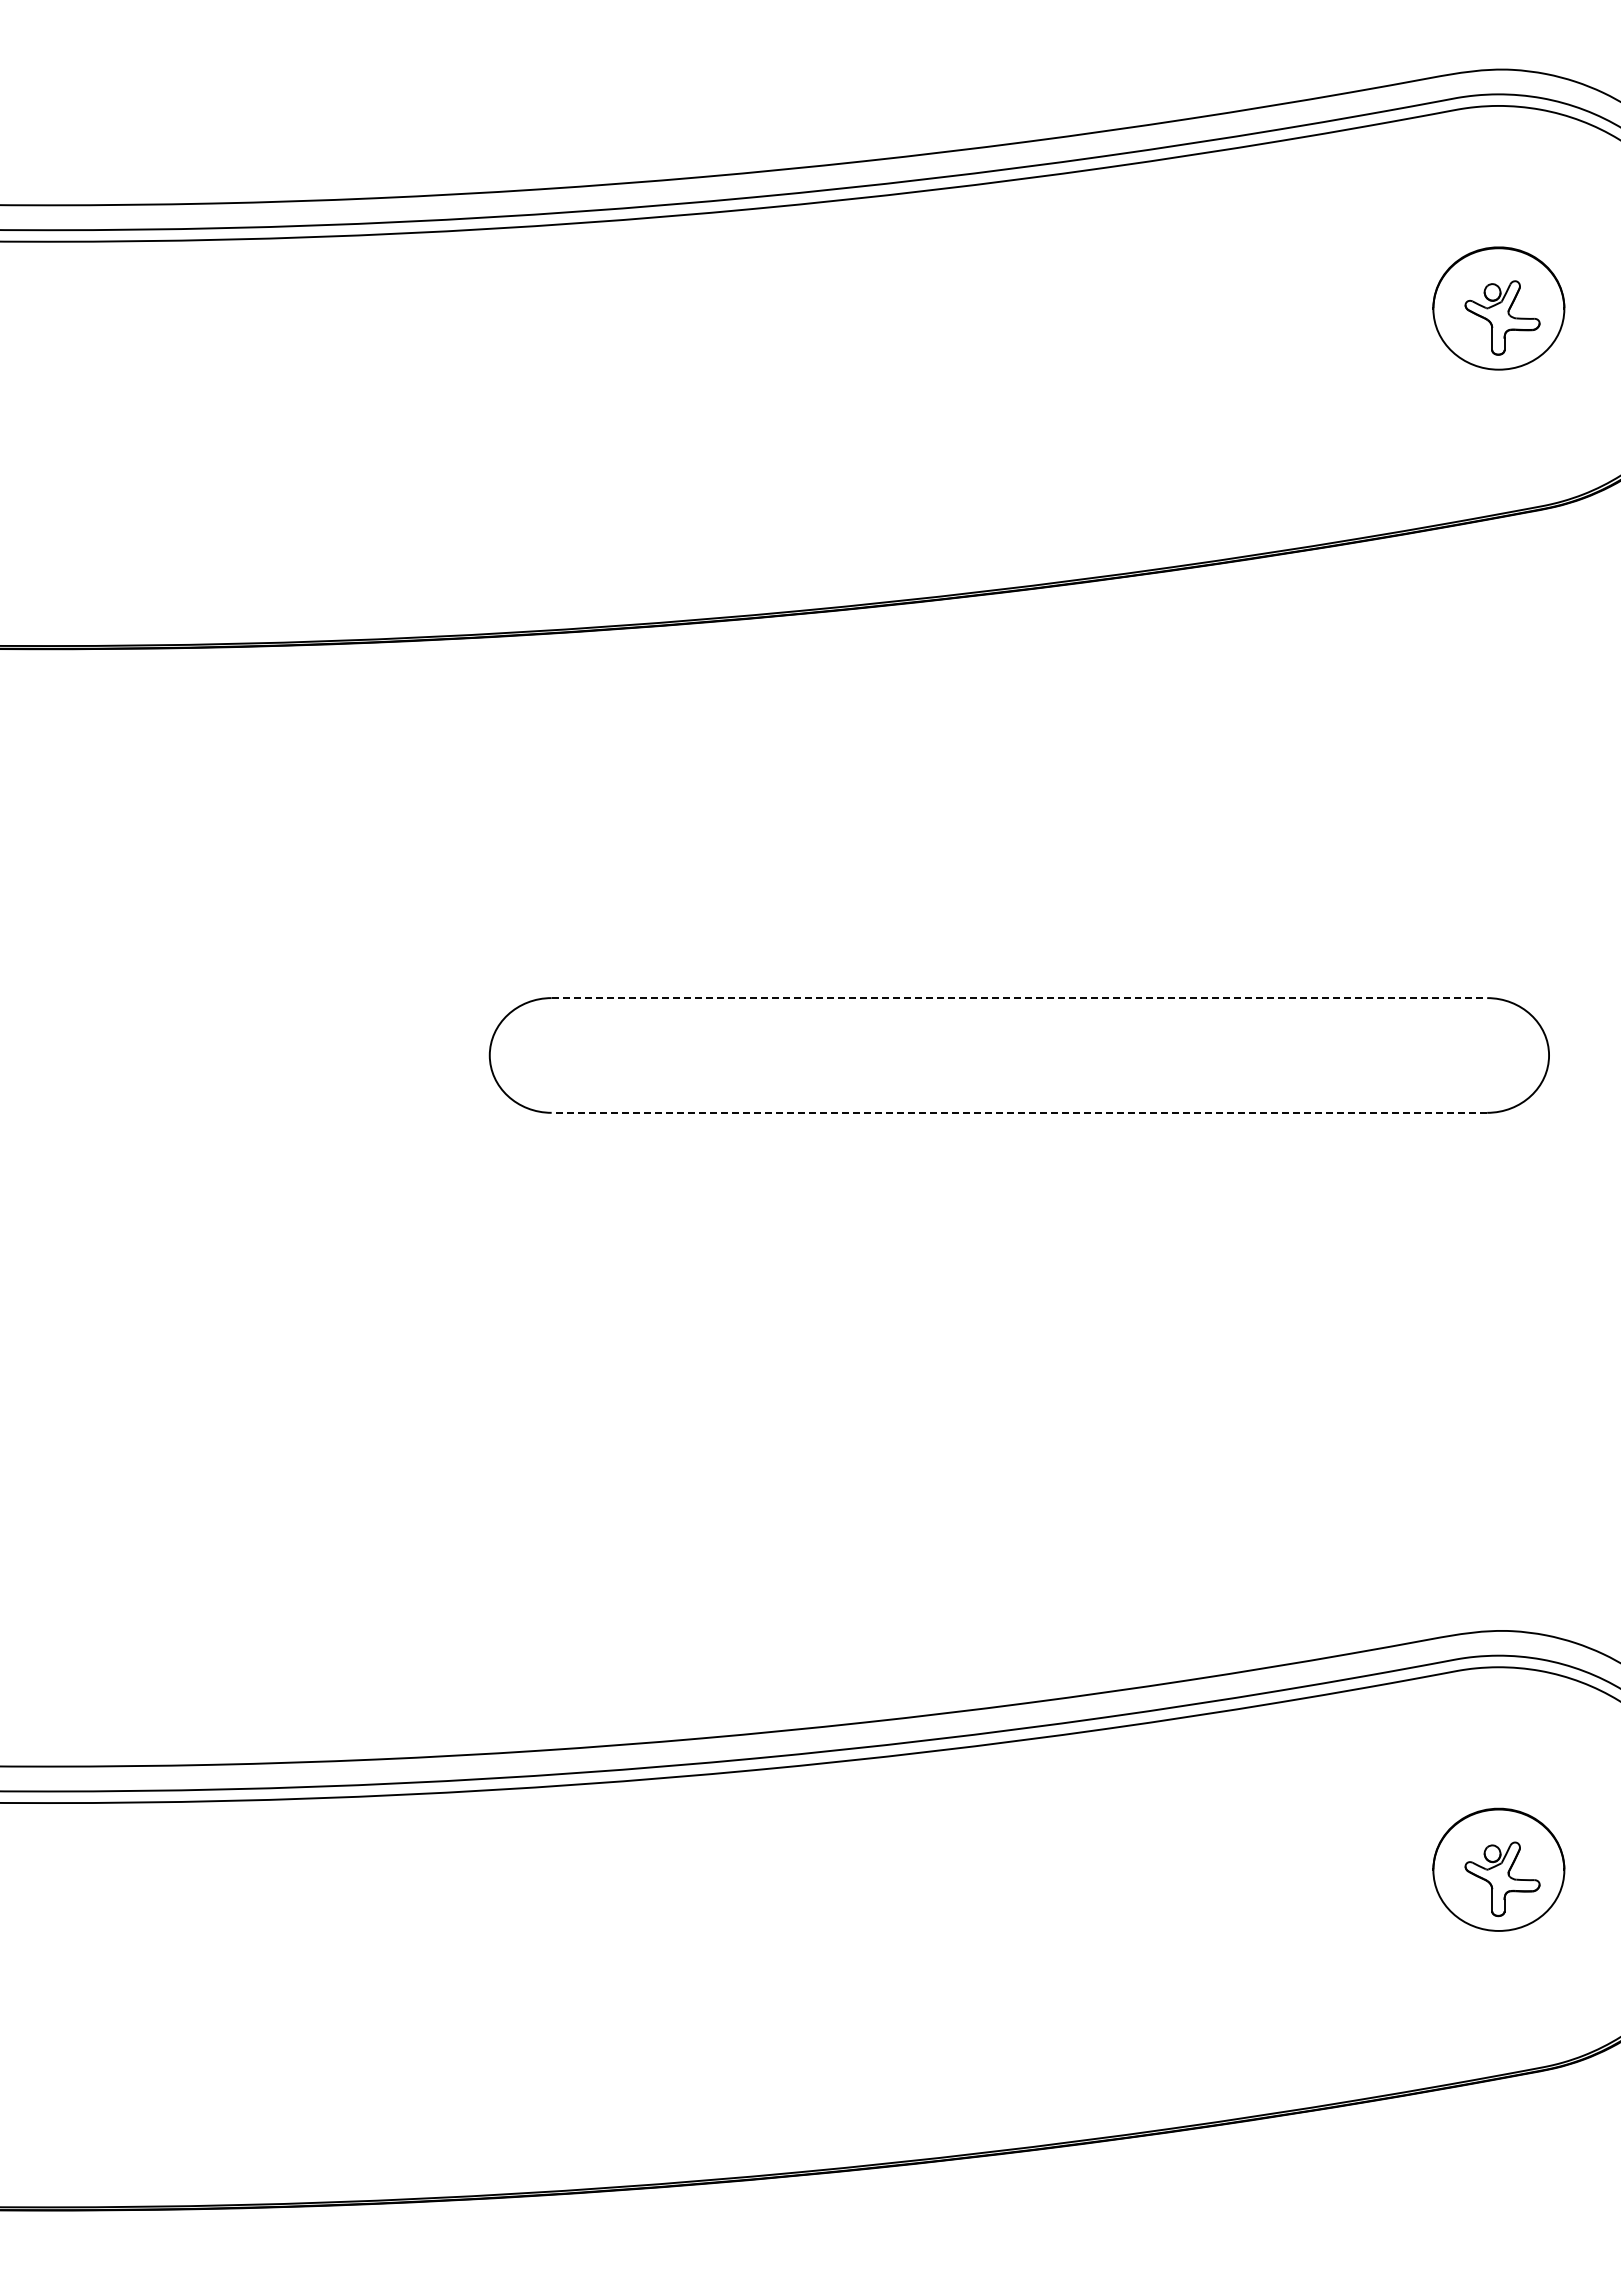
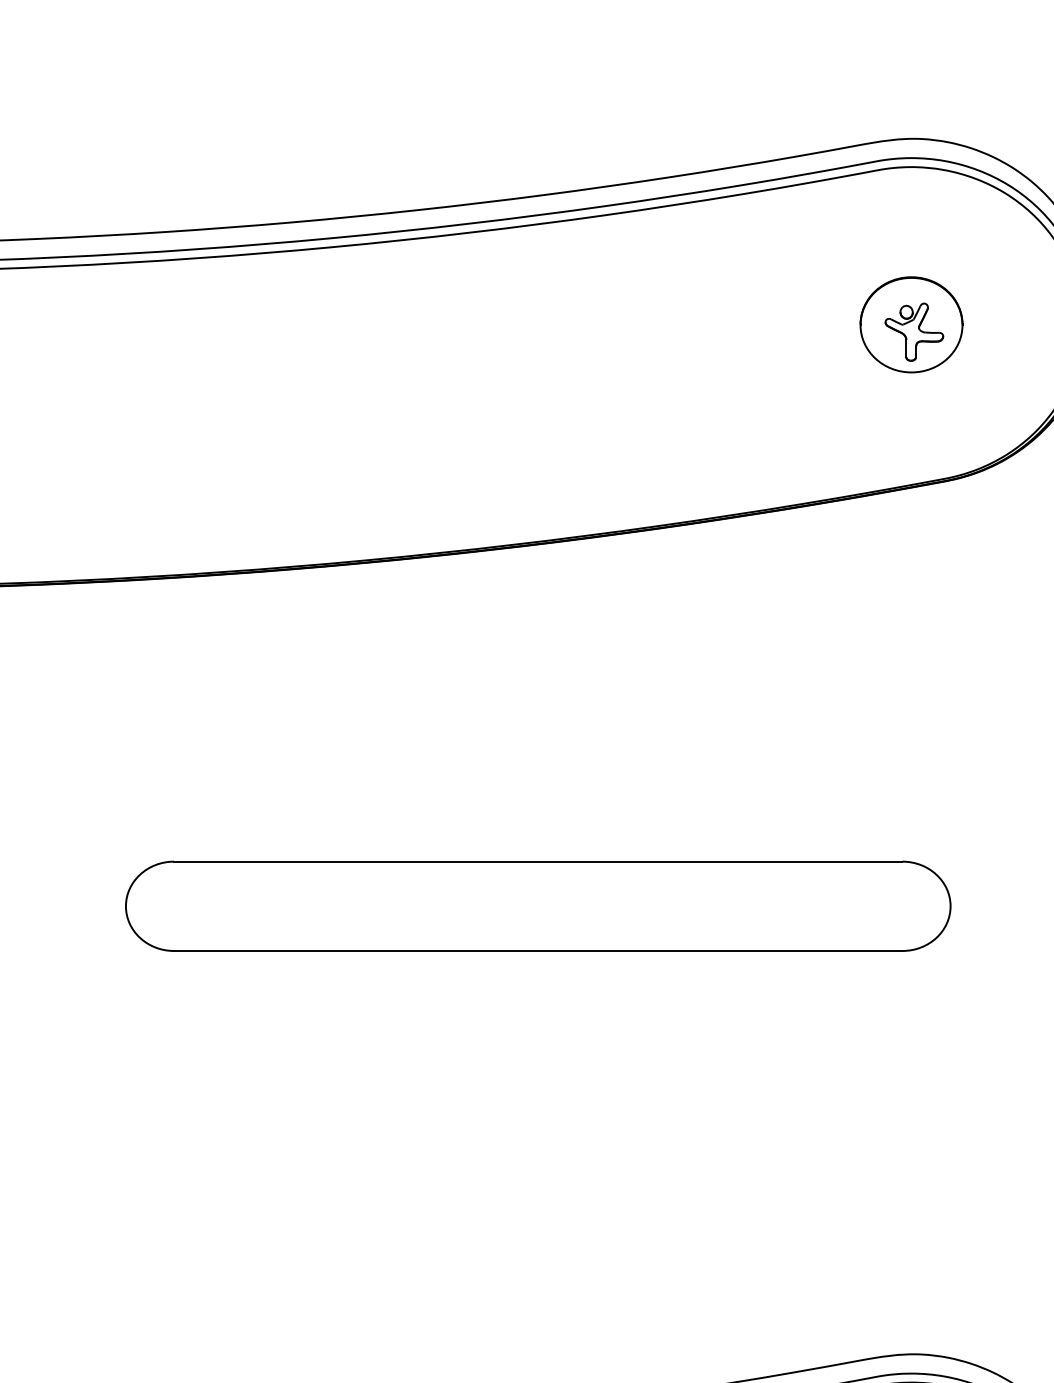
line: (1019, 998) -> (538, 861), dashed -> solid
line: (1019, 1112) -> (538, 950), dashed -> solid

